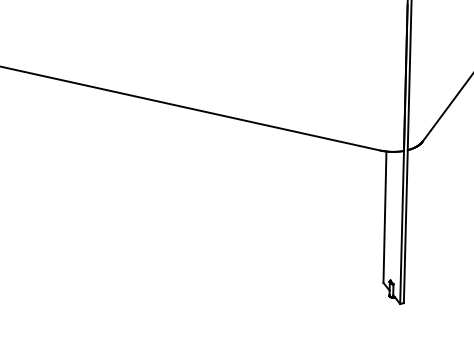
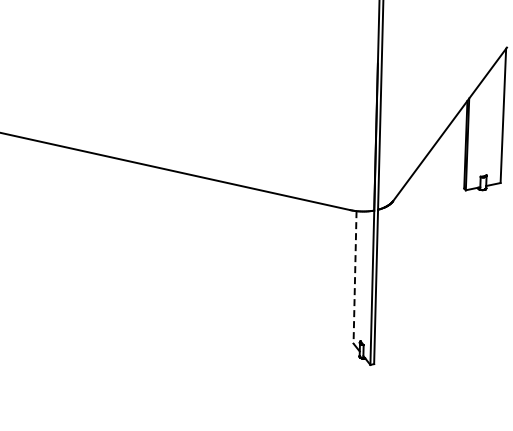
line: (385, 217) -> (355, 277), solid -> dashed

